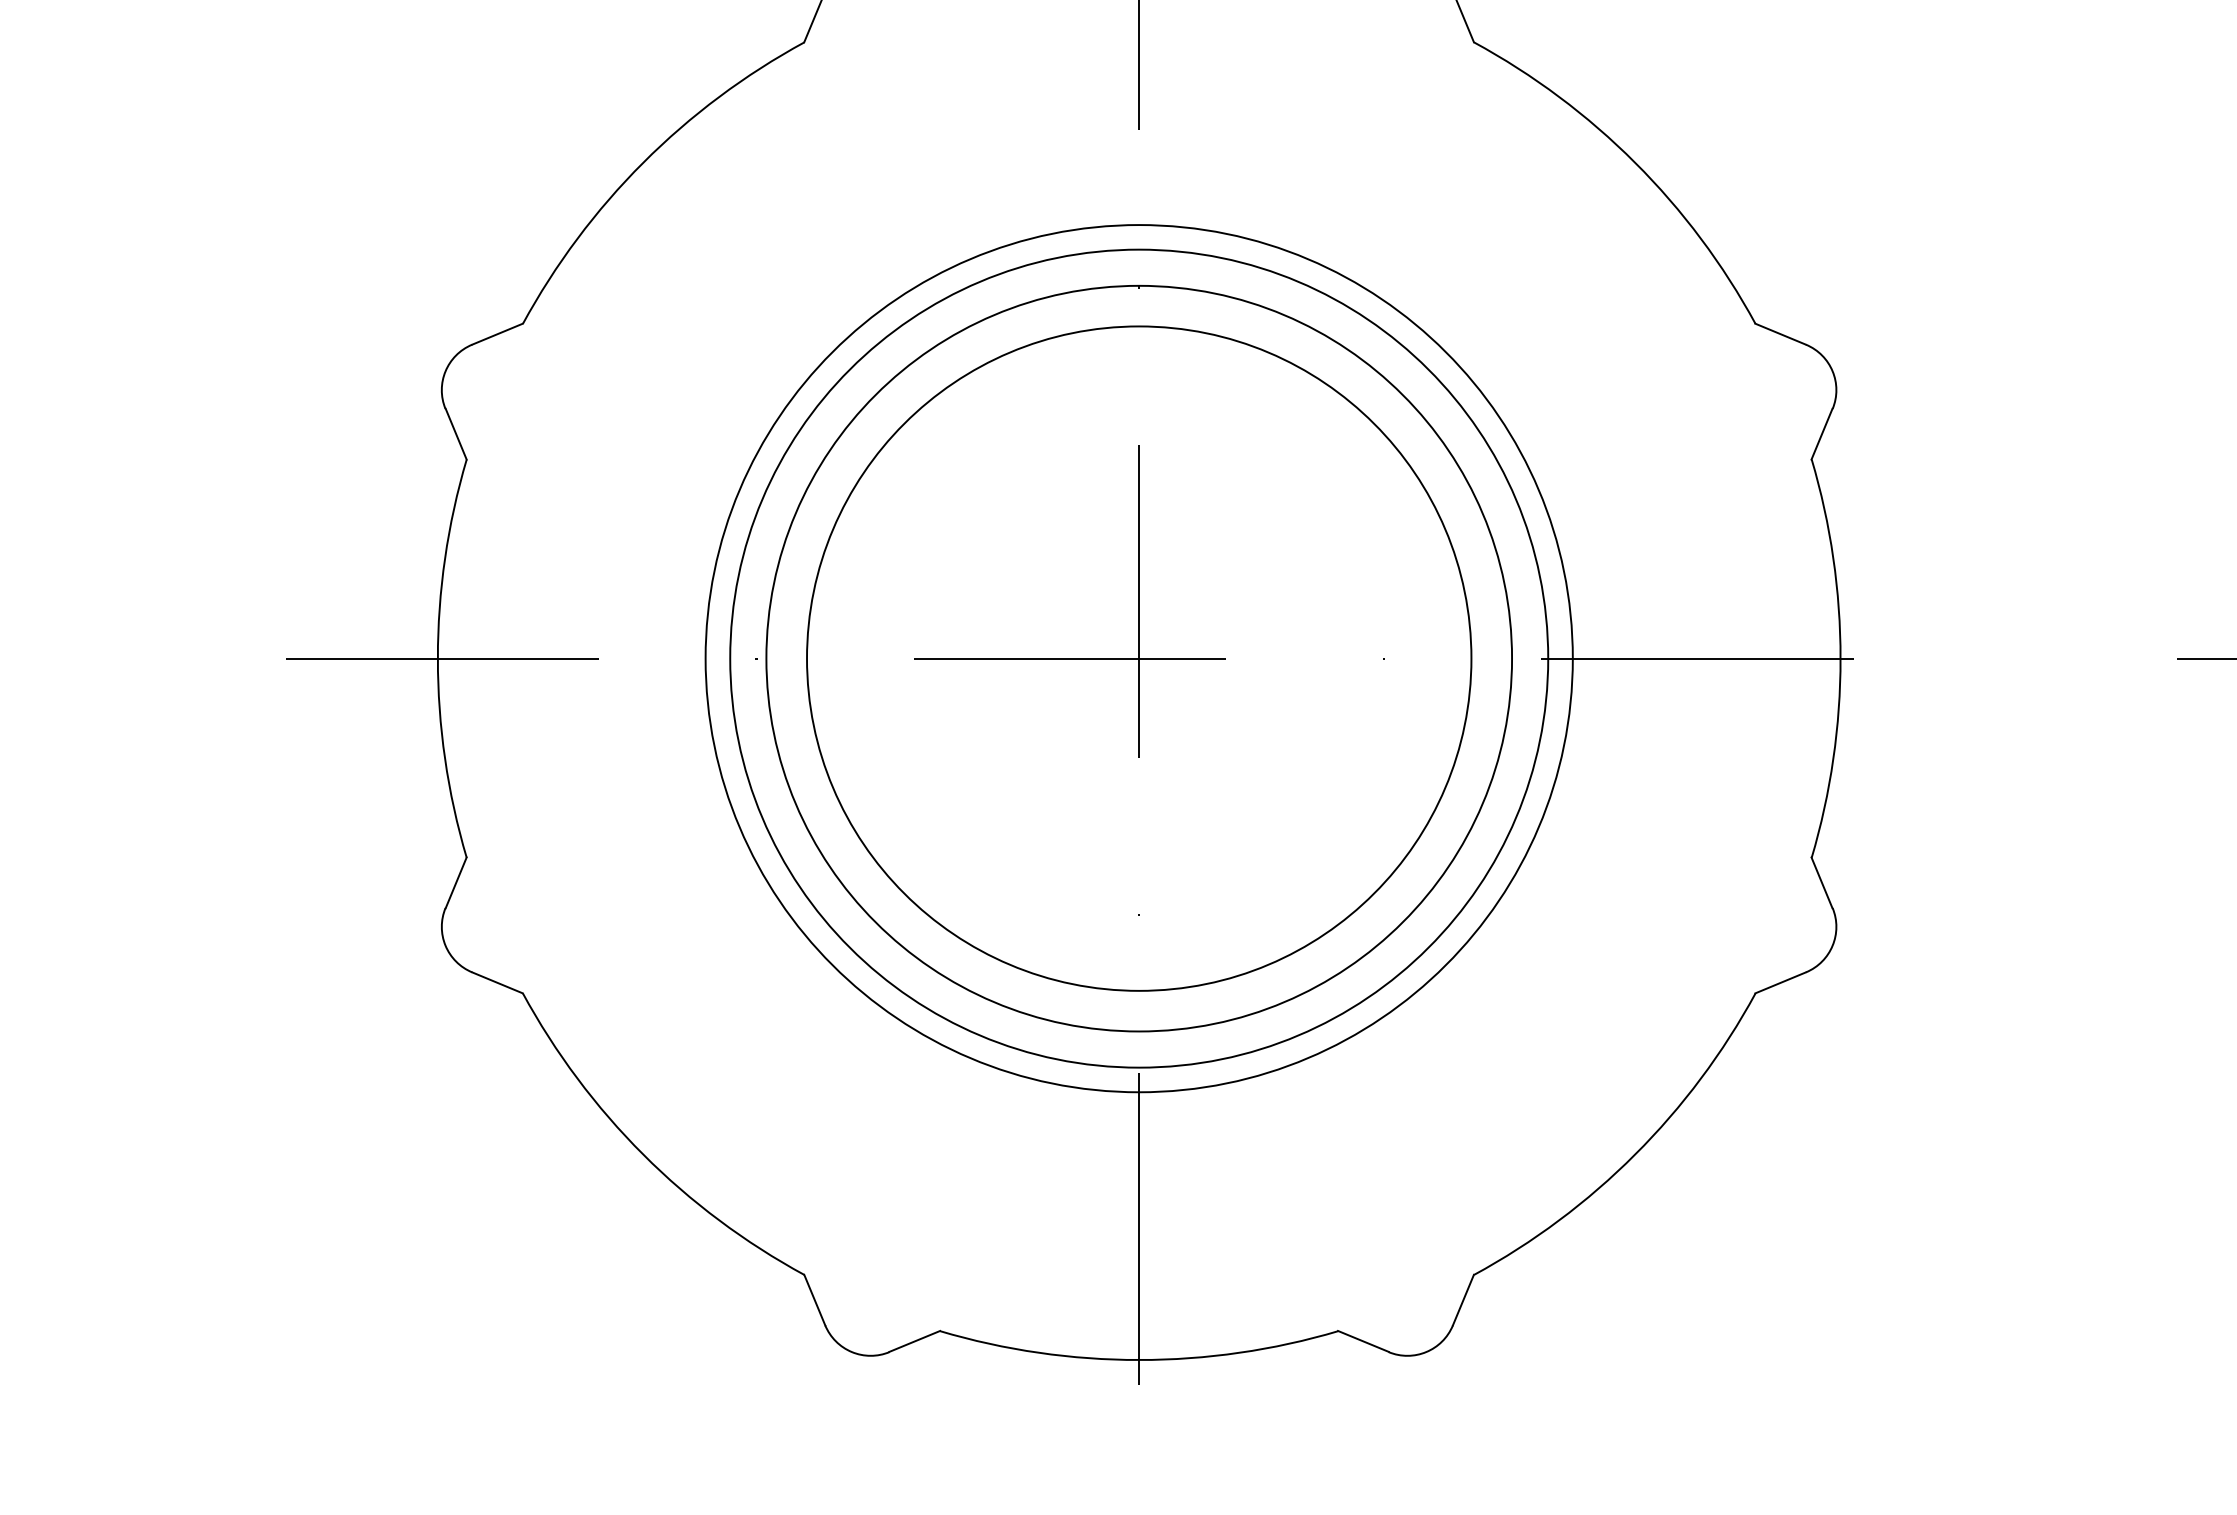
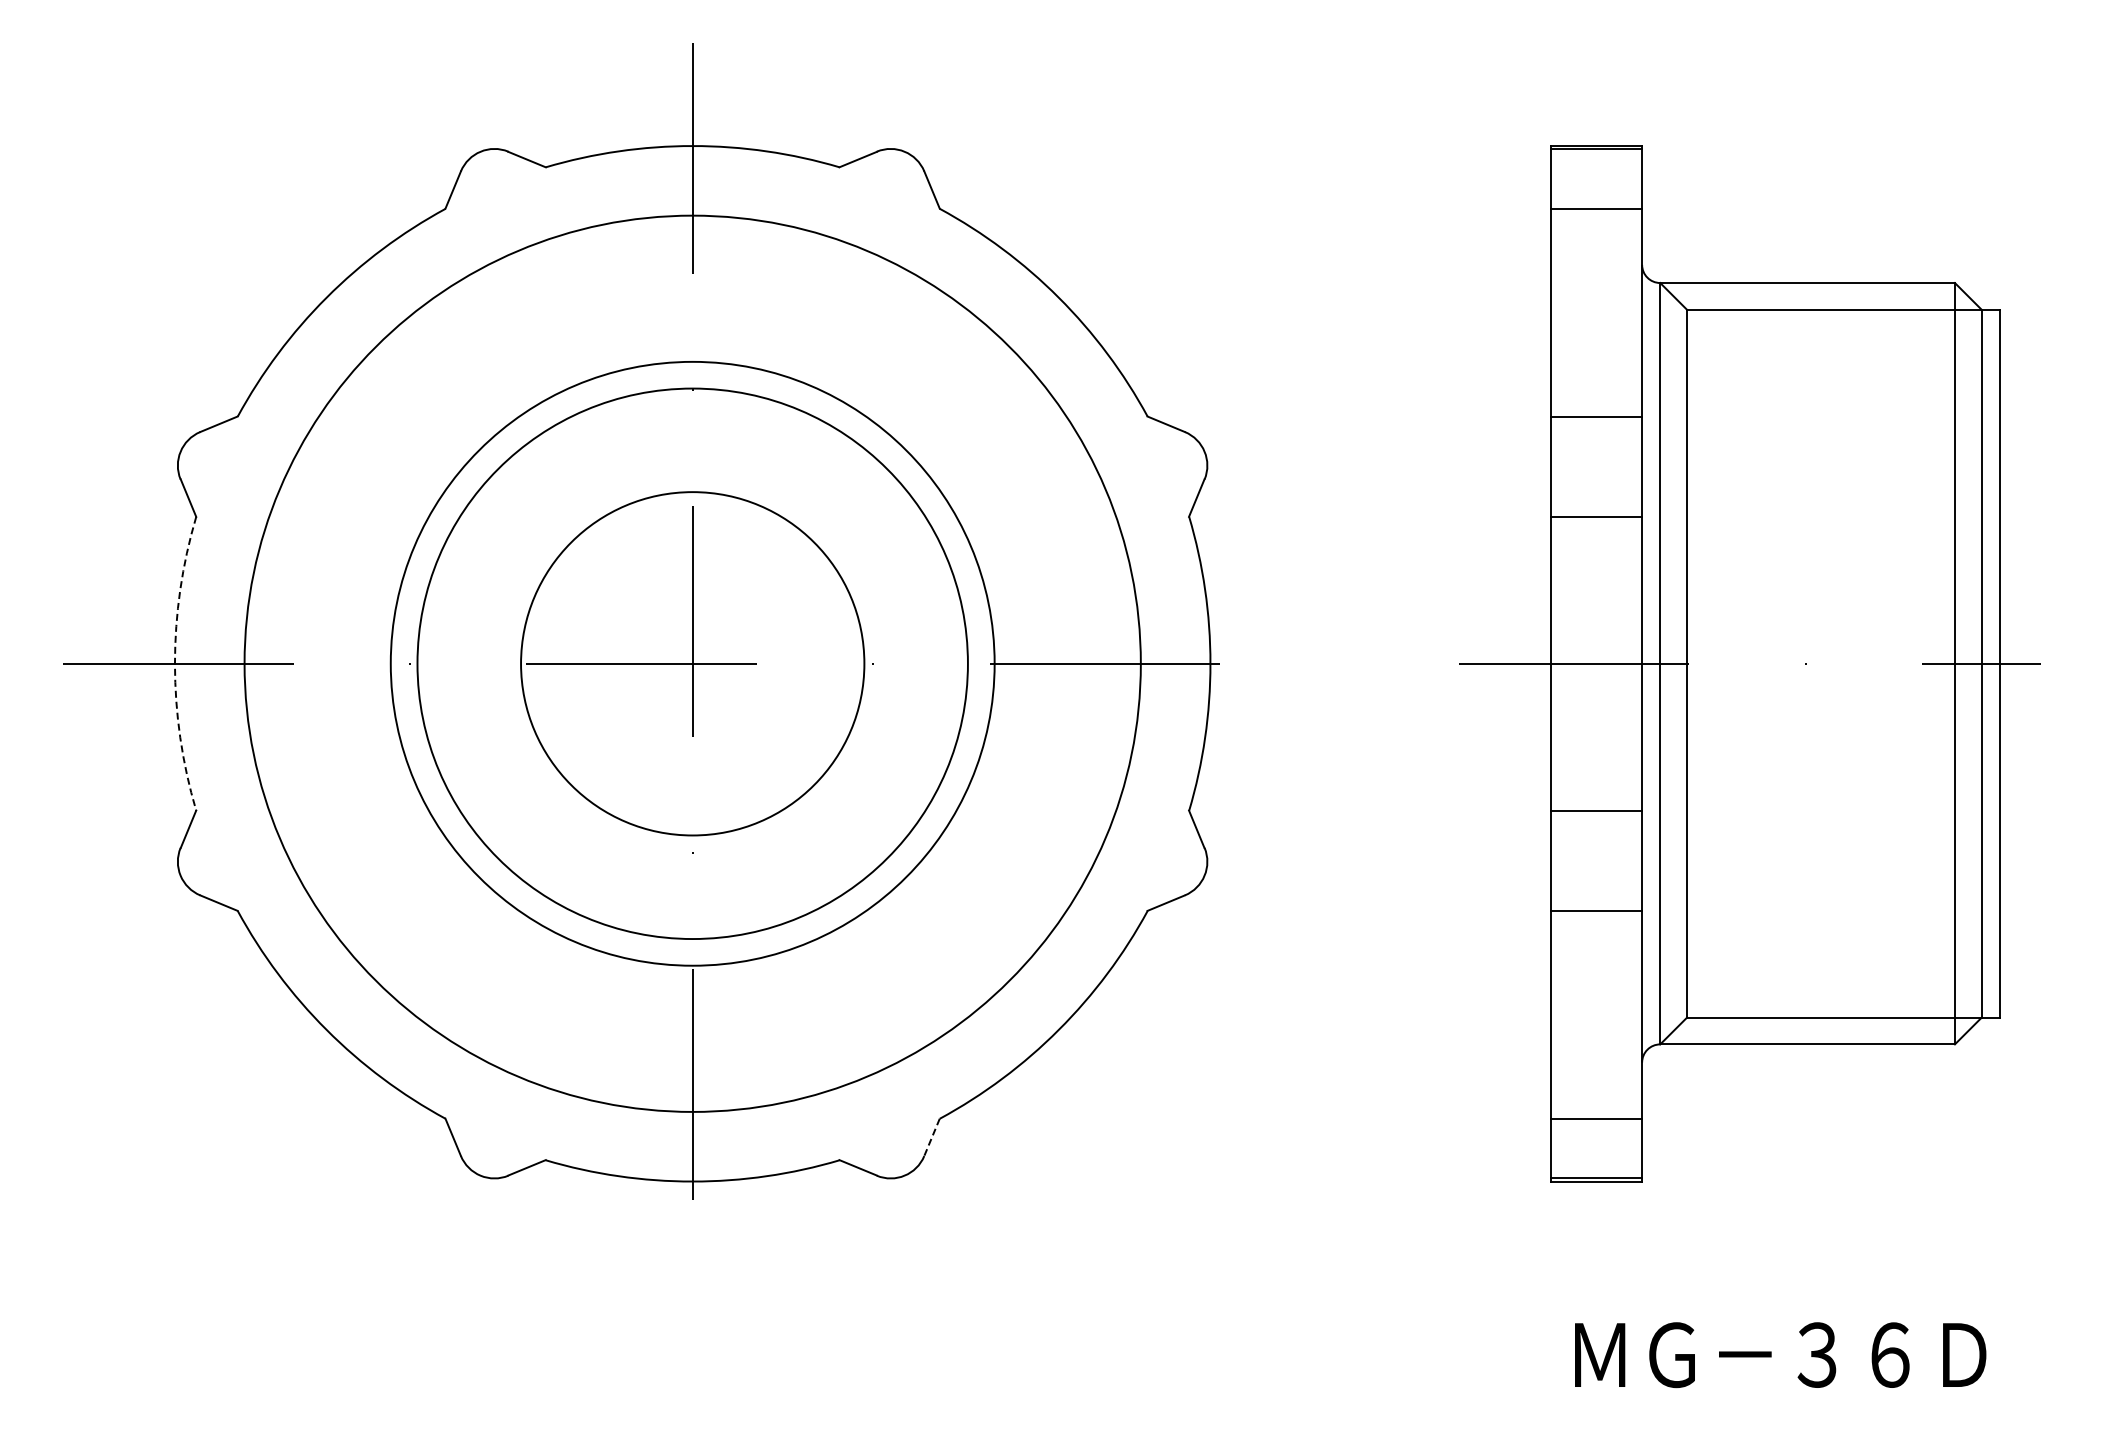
arc: (437, 658) -> (174, 663), solid -> dashed
circle: (1138, 658) -> (692, 663), size x0.7
circle: (1138, 658) -> (692, 663), size x1.4
line: (1462, 1300) -> (931, 1137), solid -> dashed

